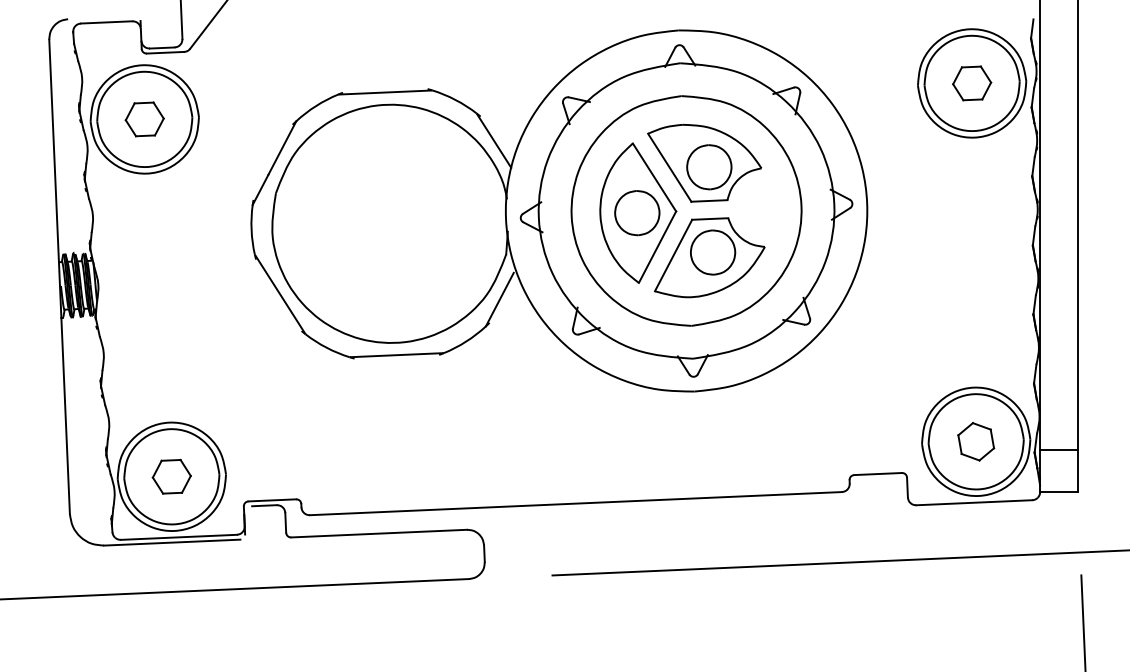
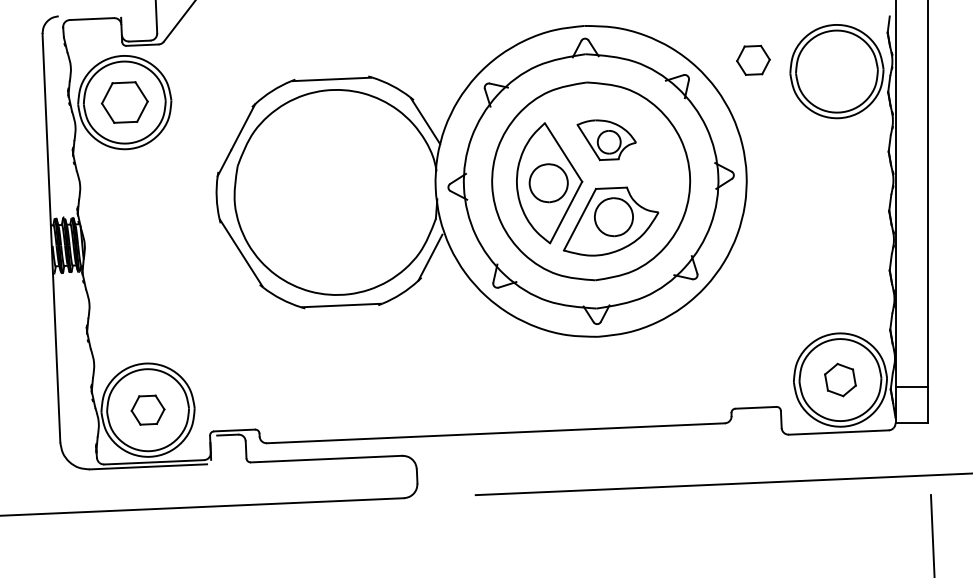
part: (972, 83) -> (753, 60), moved
part: (144, 119) -> (124, 102), size x1.4
part: (704, 162) -> (606, 139), size x0.6

